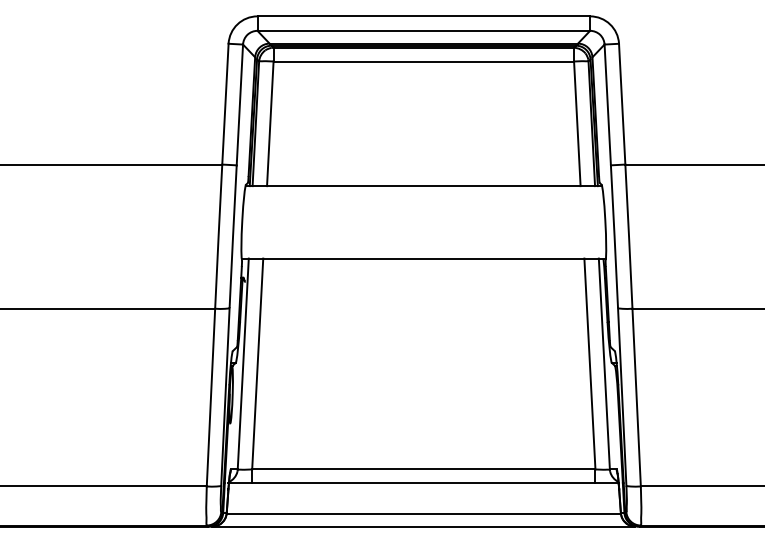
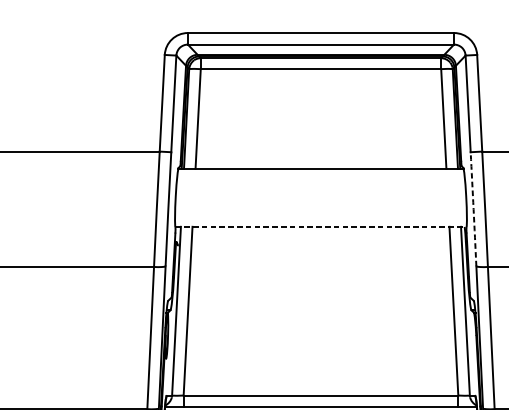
arc: (614, 236) -> (473, 209), solid -> dashed
line: (424, 258) -> (321, 226), solid -> dashed

